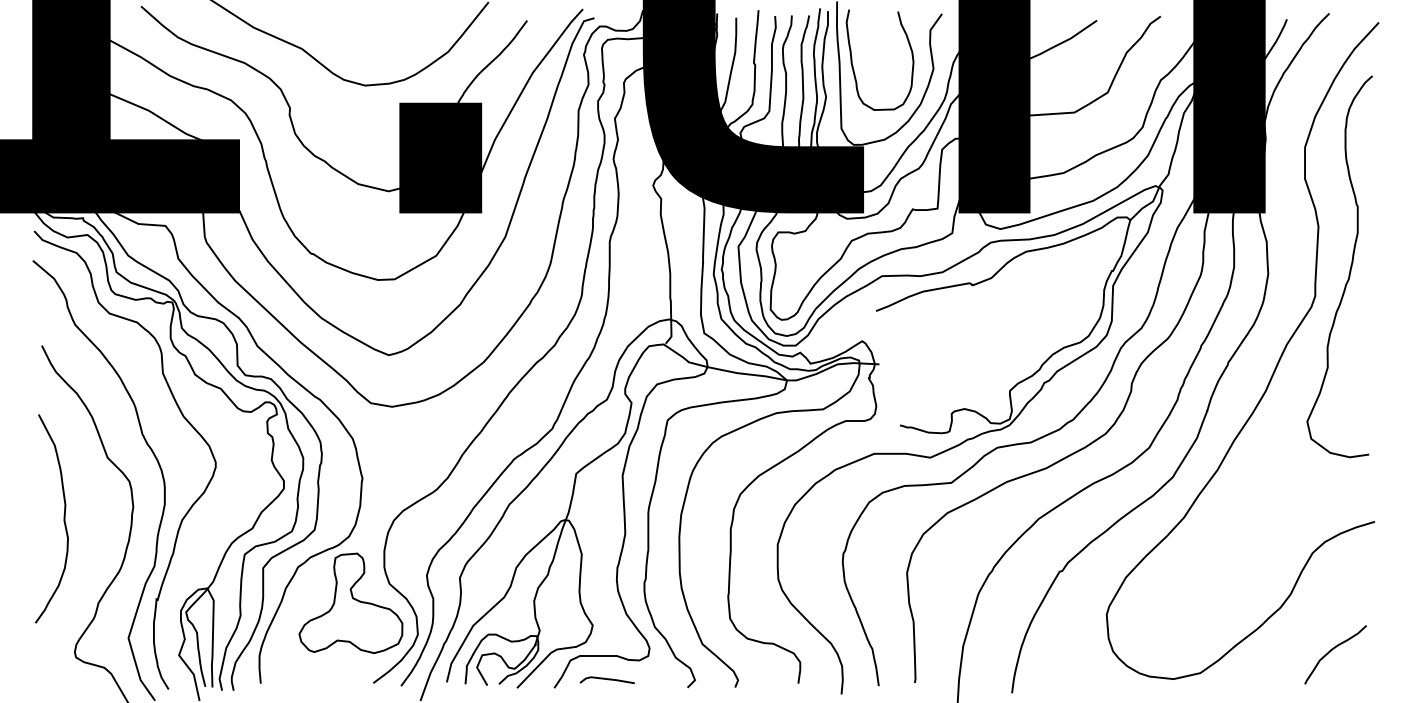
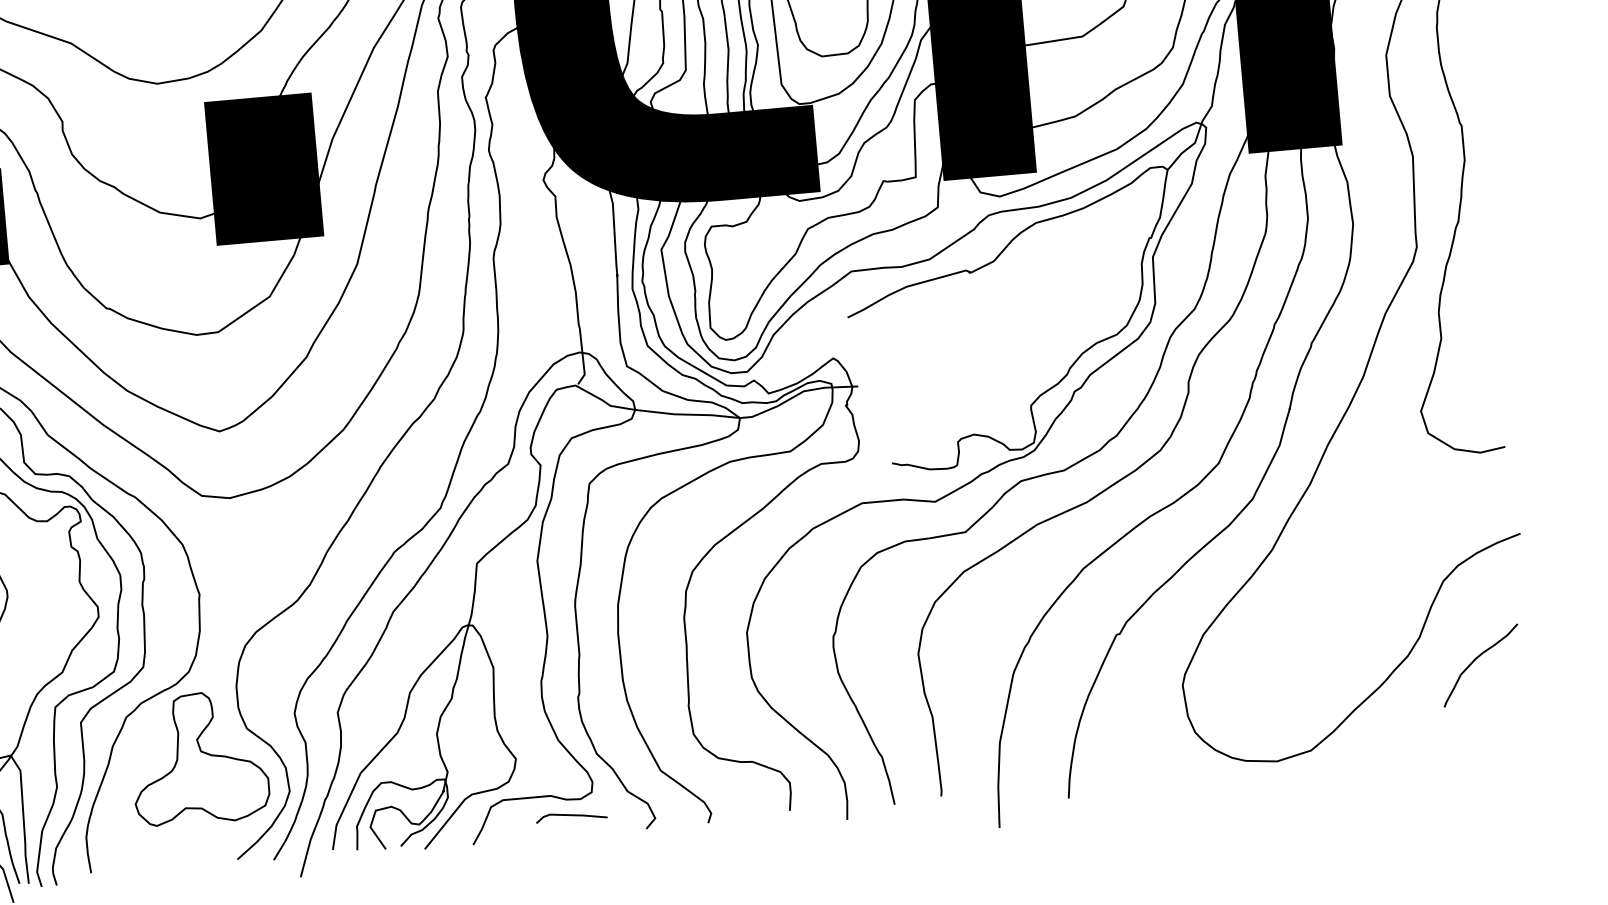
curve: (1332, 650) -> (1476, 660), moved
line: (606, 679) -> (570, 815), moved

